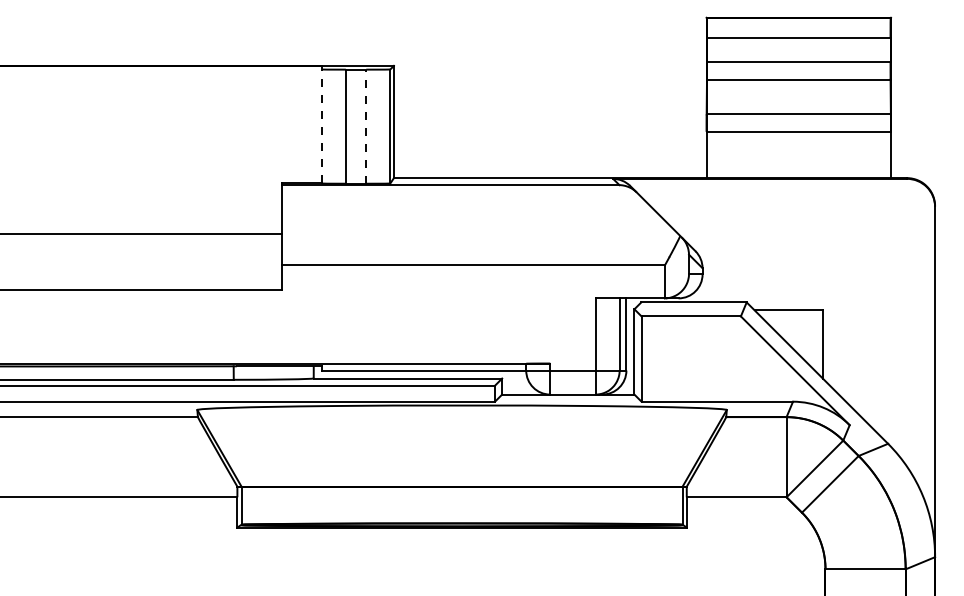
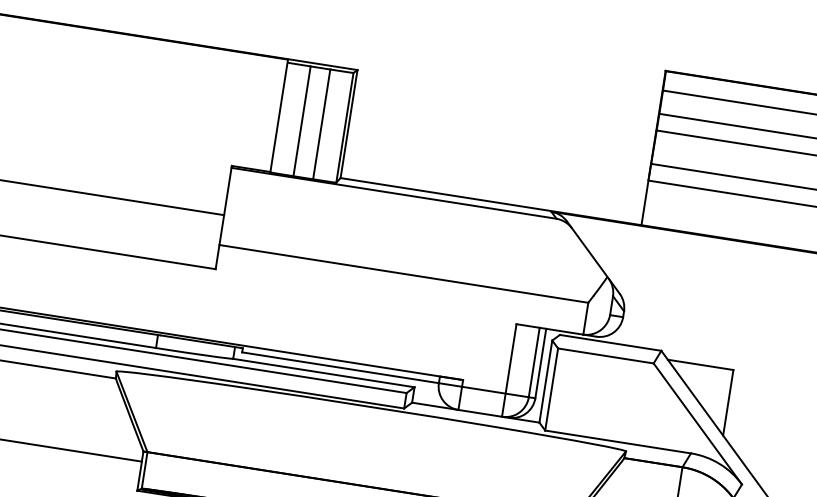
line: (321, 124) -> (278, 115), dashed -> solid
line: (366, 126) -> (321, 124), dashed -> solid

